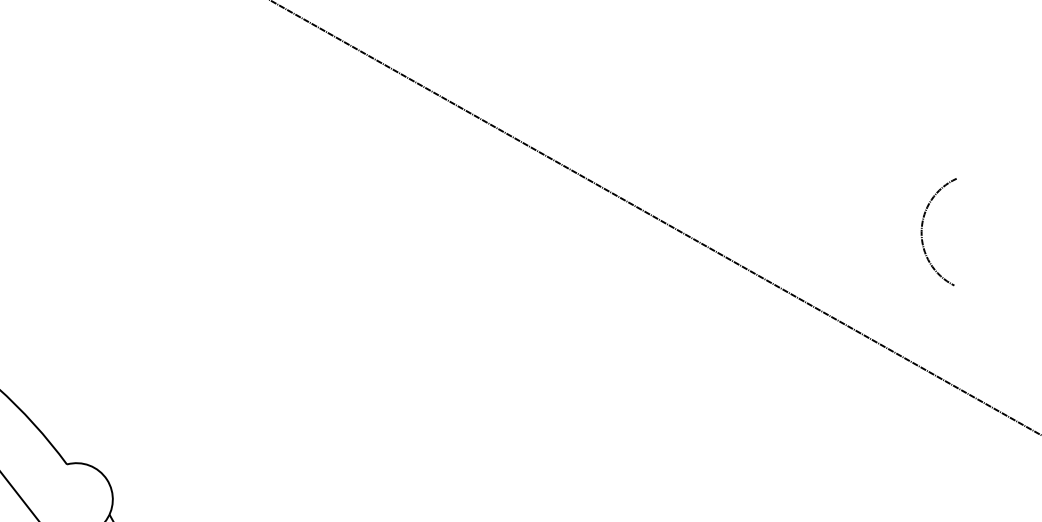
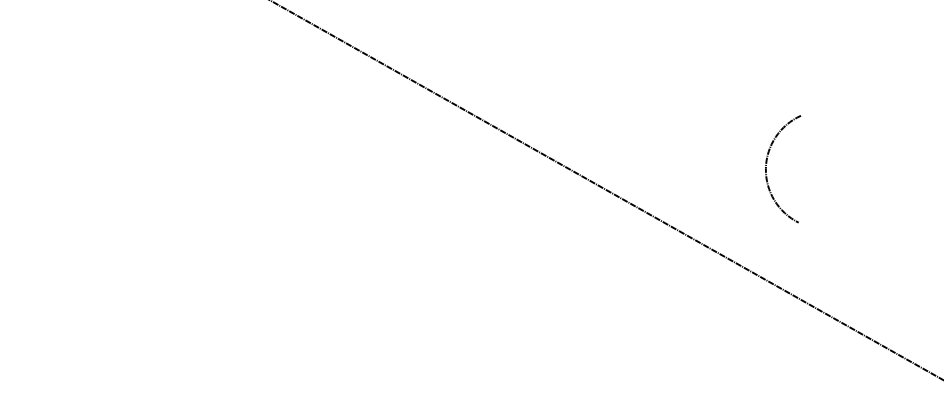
arc: (922, 232) -> (766, 169), moved

